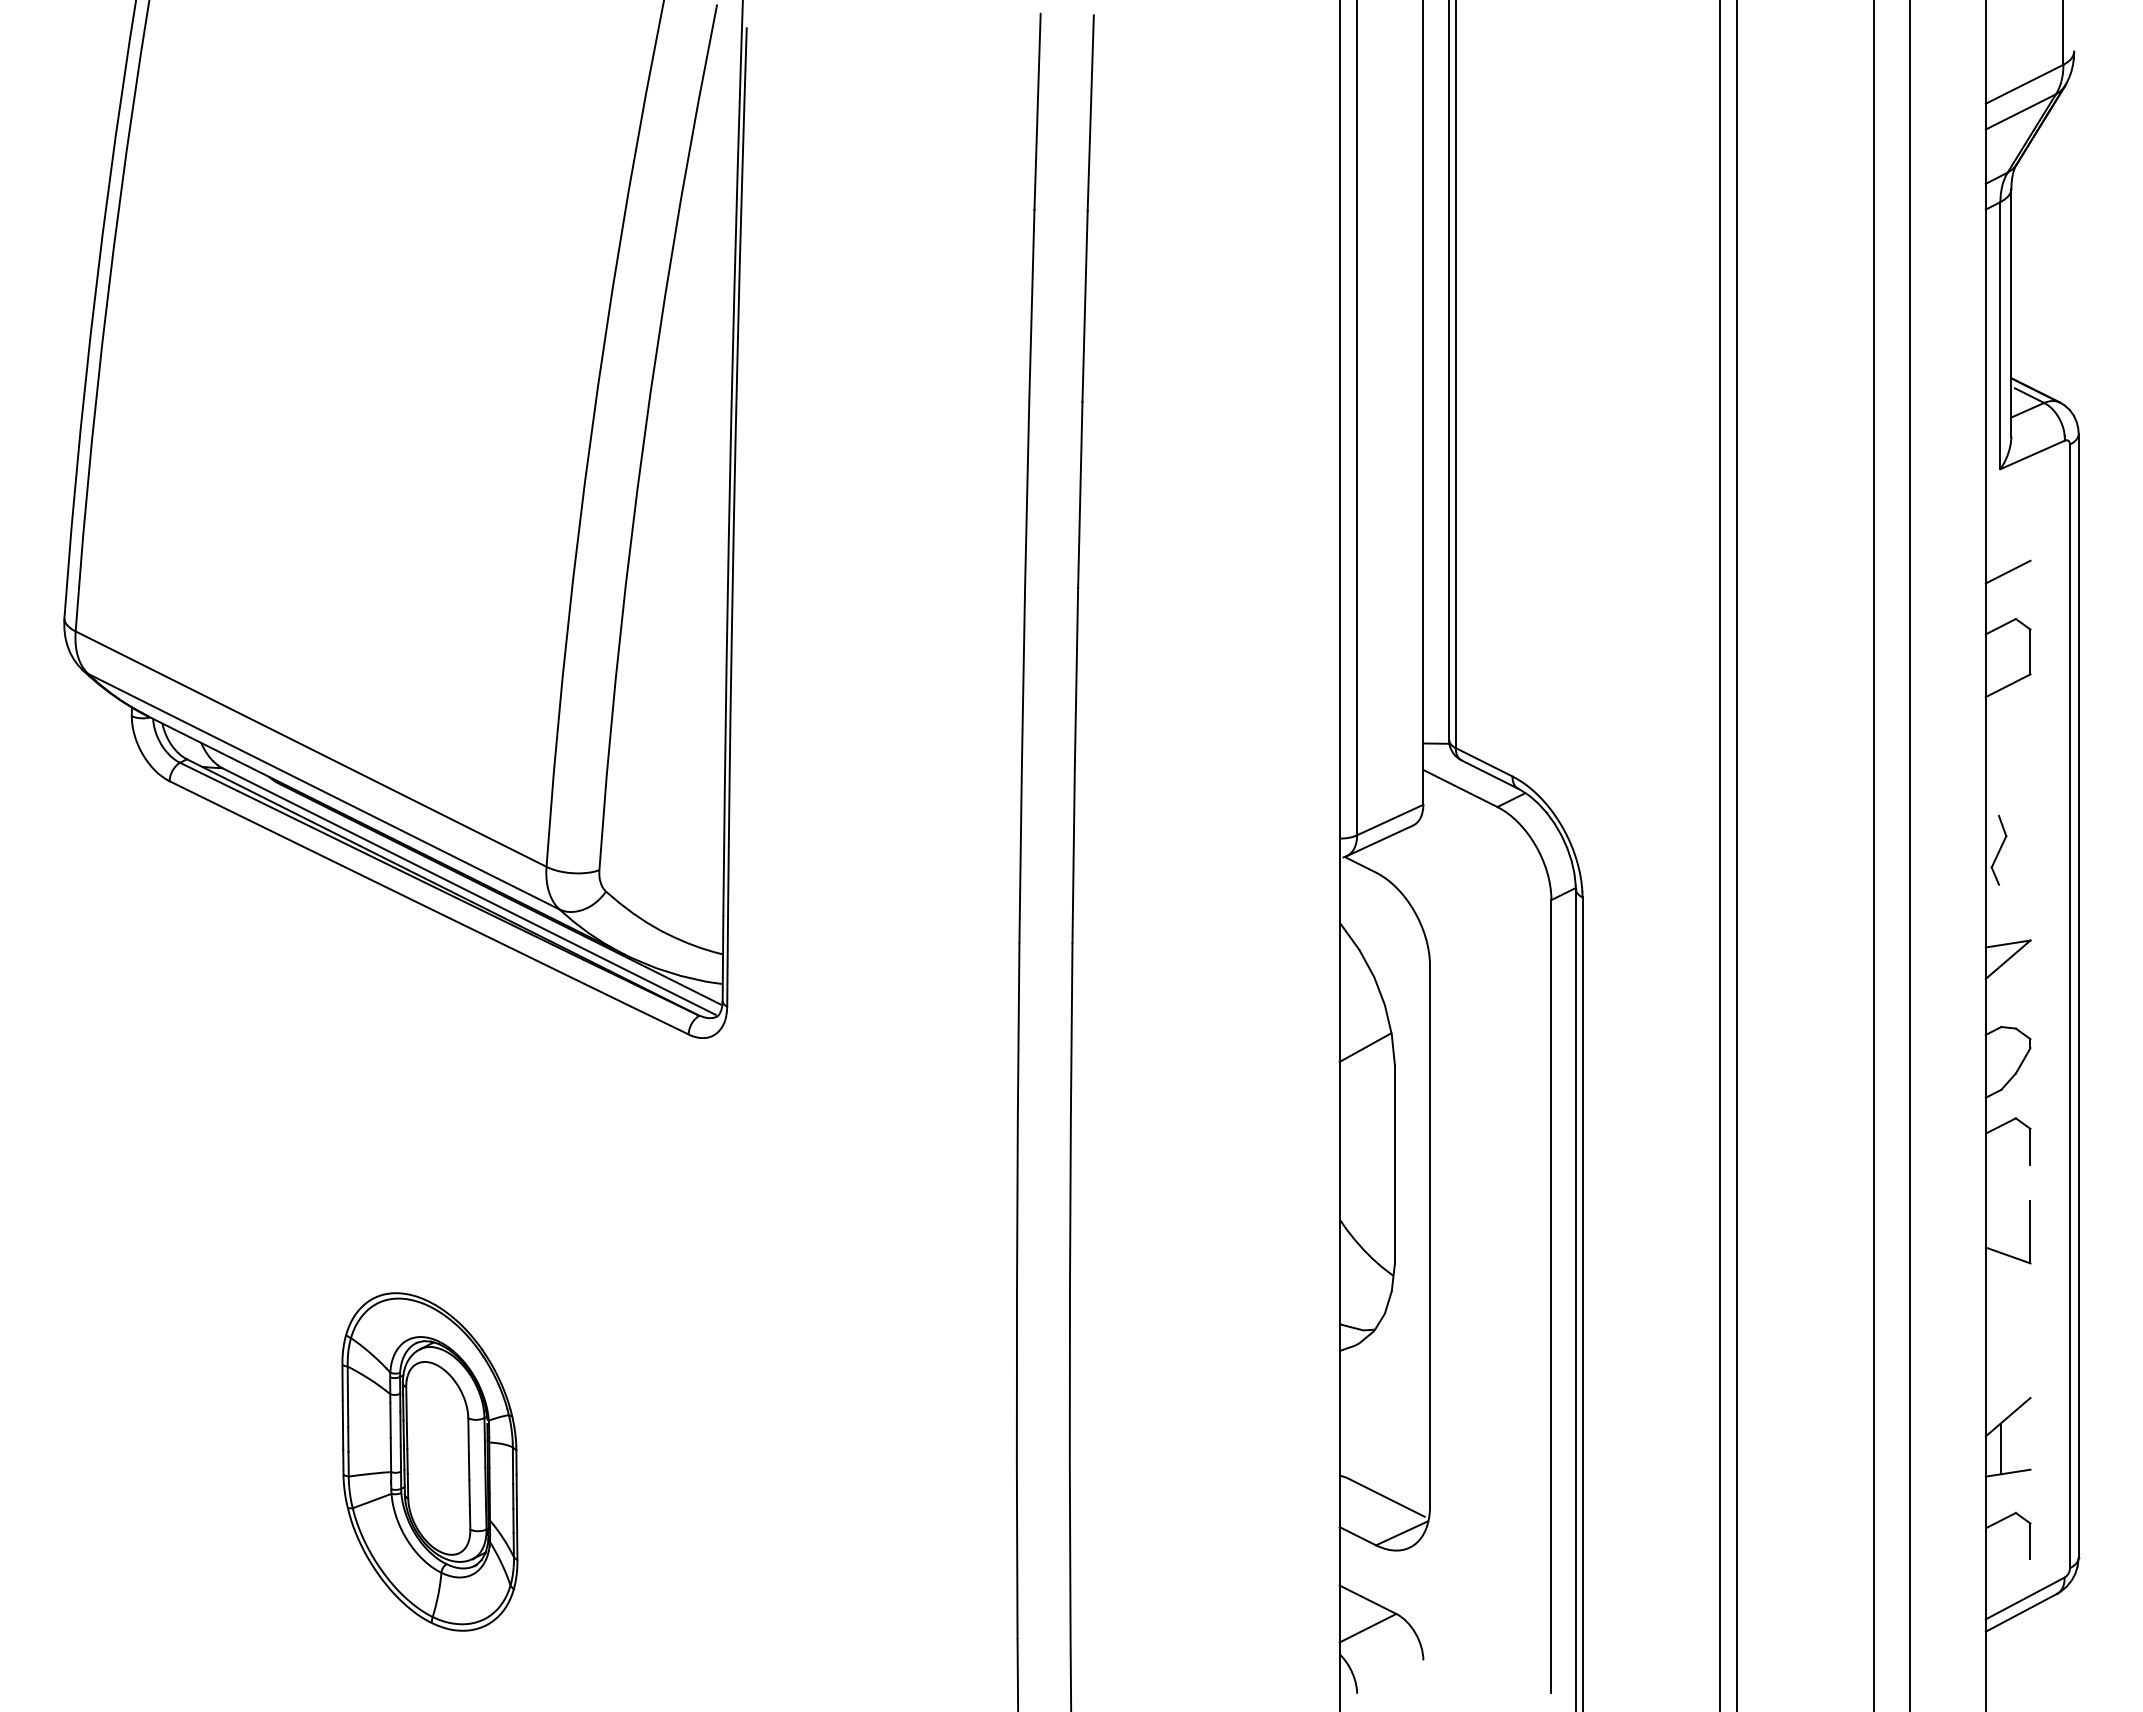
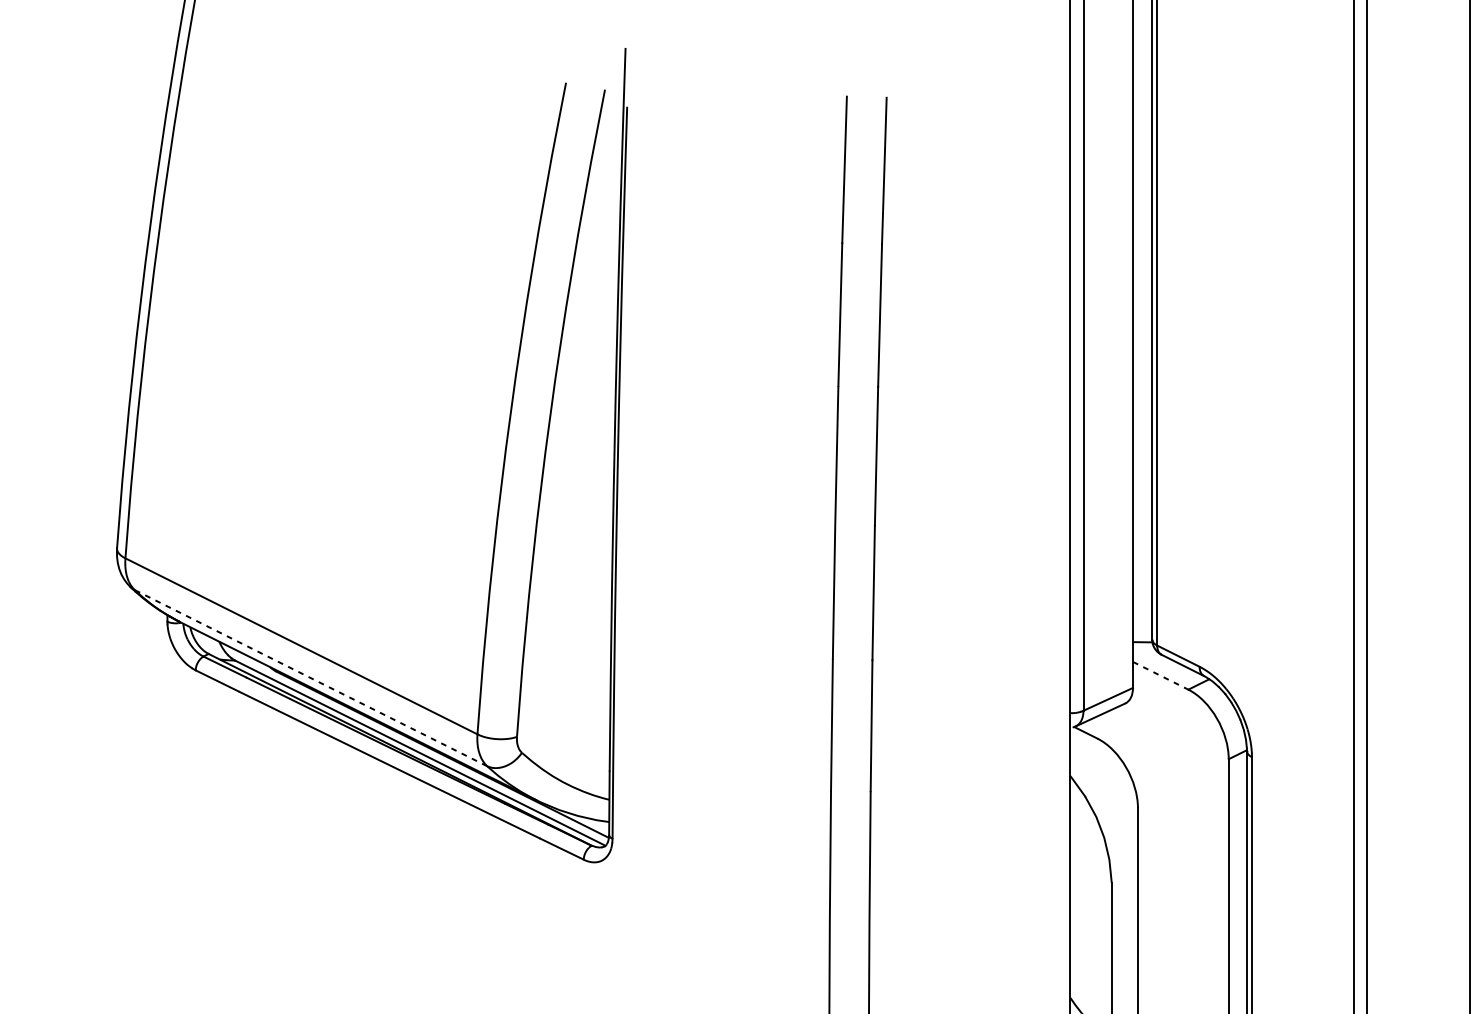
line: (1460, 788) -> (1160, 675), solid -> dashed
line: (323, 791) -> (310, 678), solid -> dashed
line: (1365, 1047) -> (1089, 869), removed

